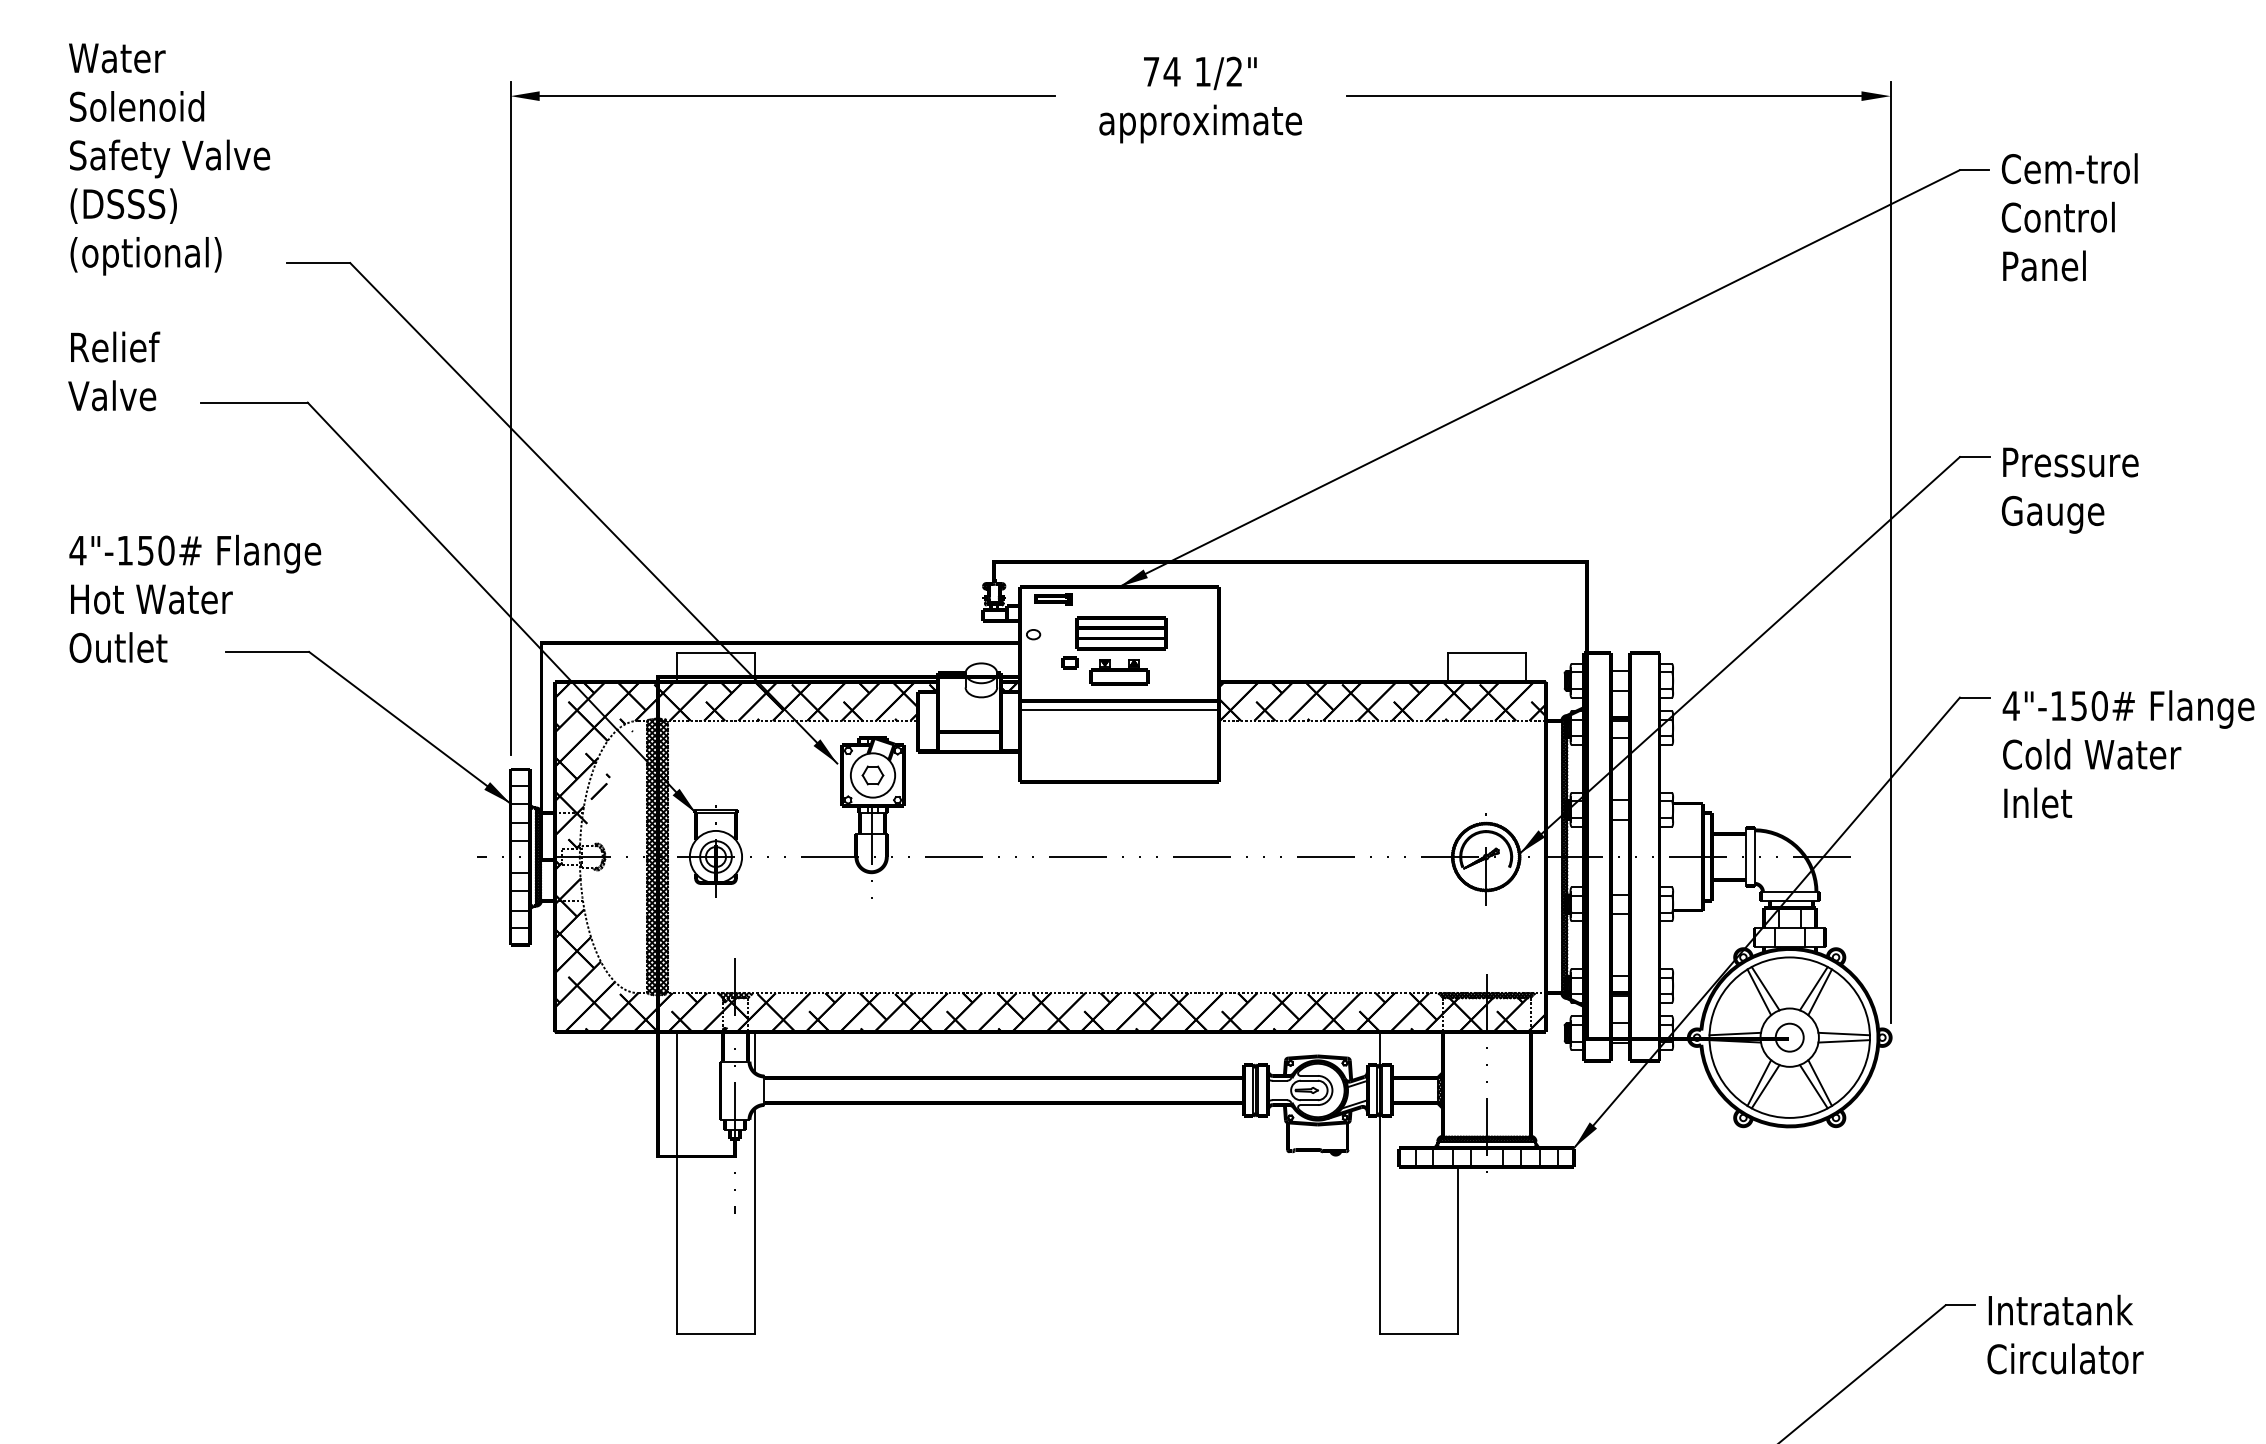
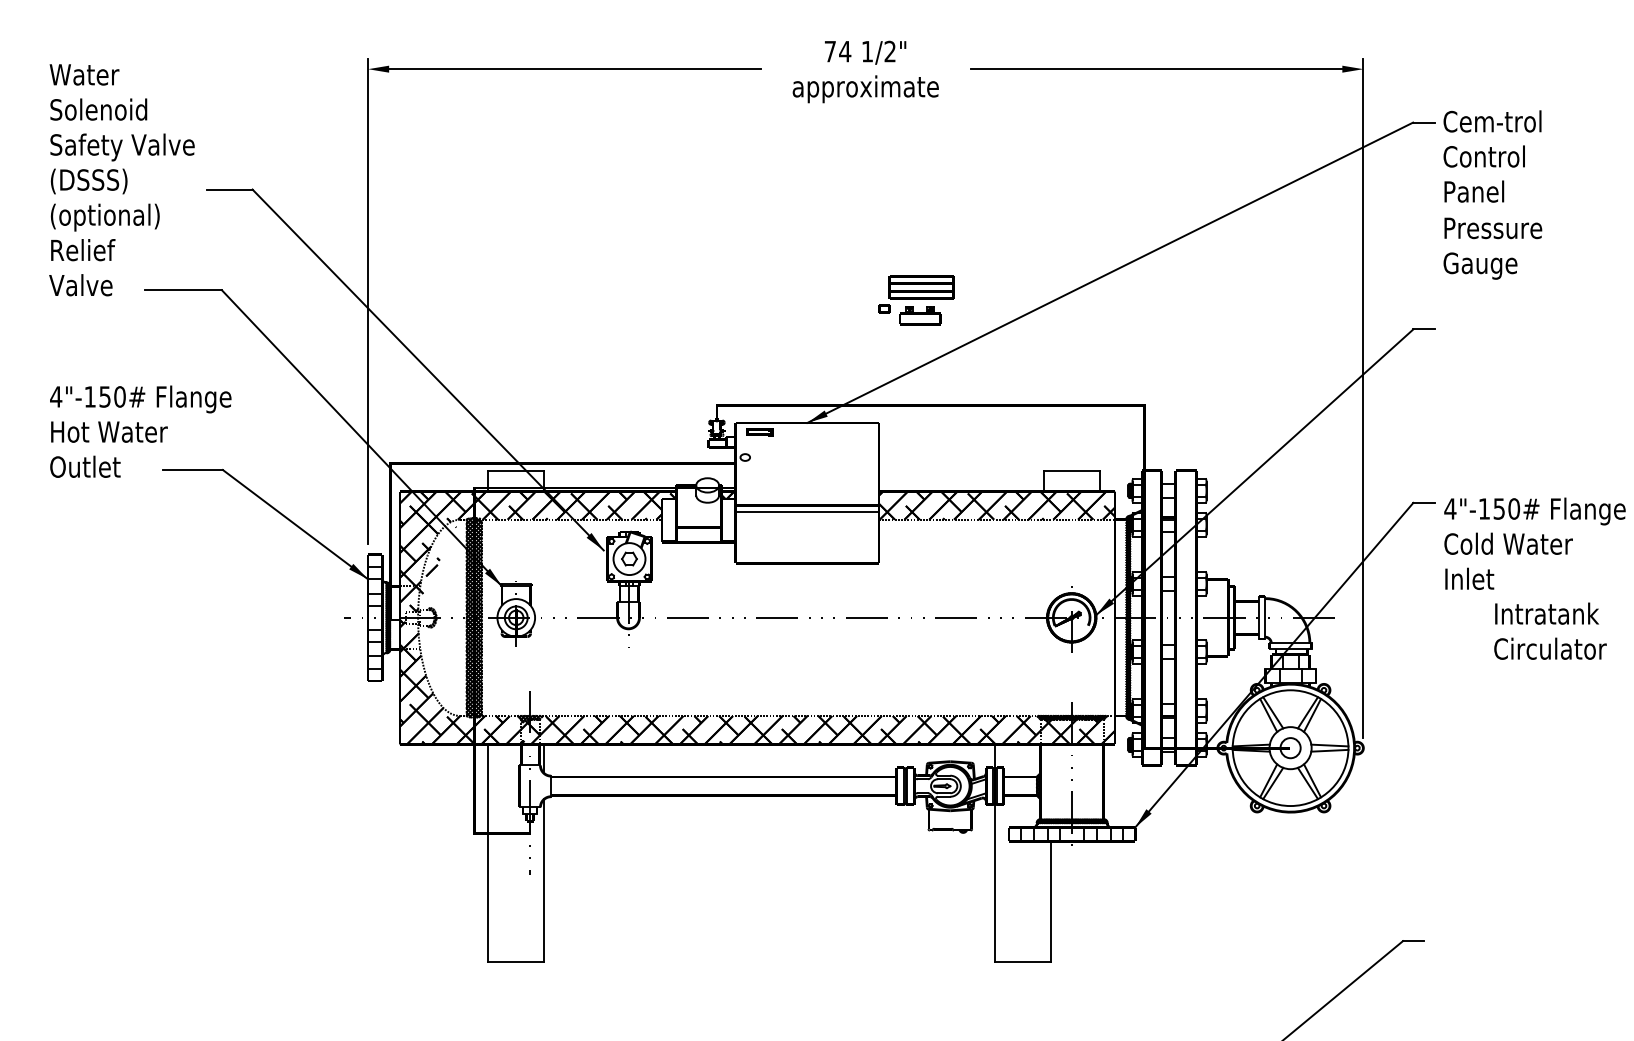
text: (168, 158) -> (121, 147), moved
text: (2069, 490) -> (1492, 248), moved
part: (1114, 651) -> (916, 300), moved
text: (2065, 1333) -> (1550, 630), moved

